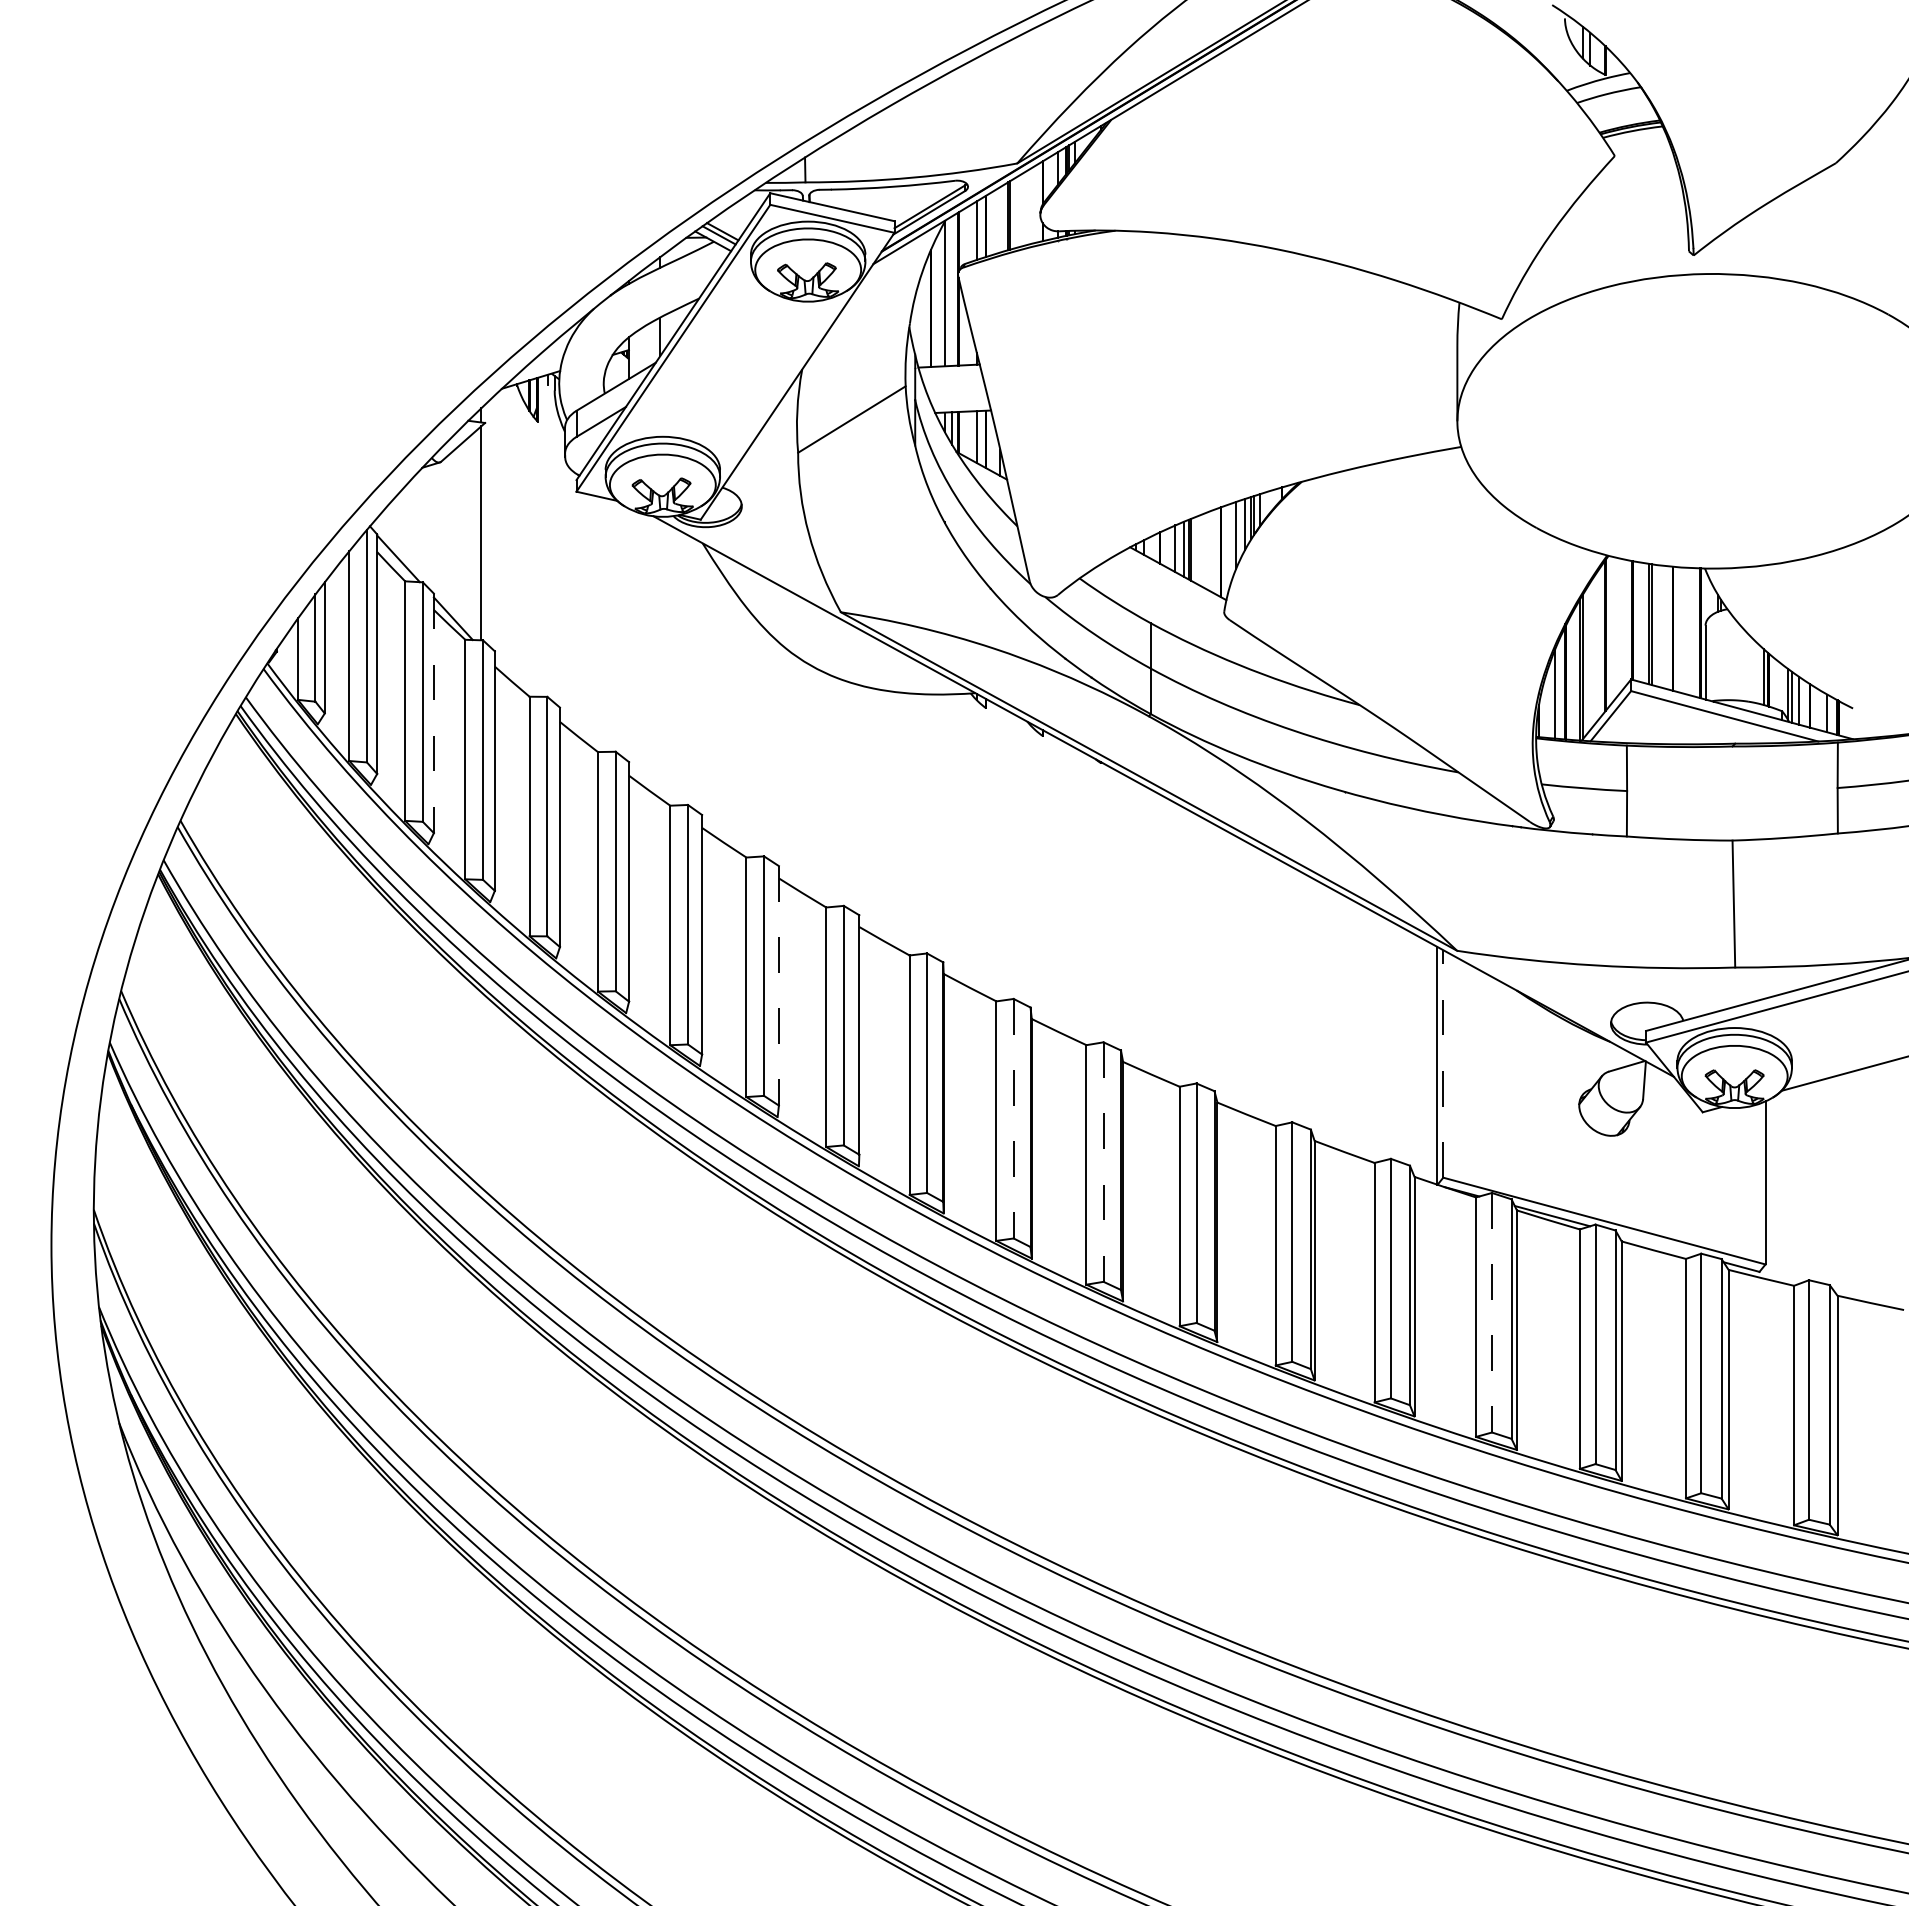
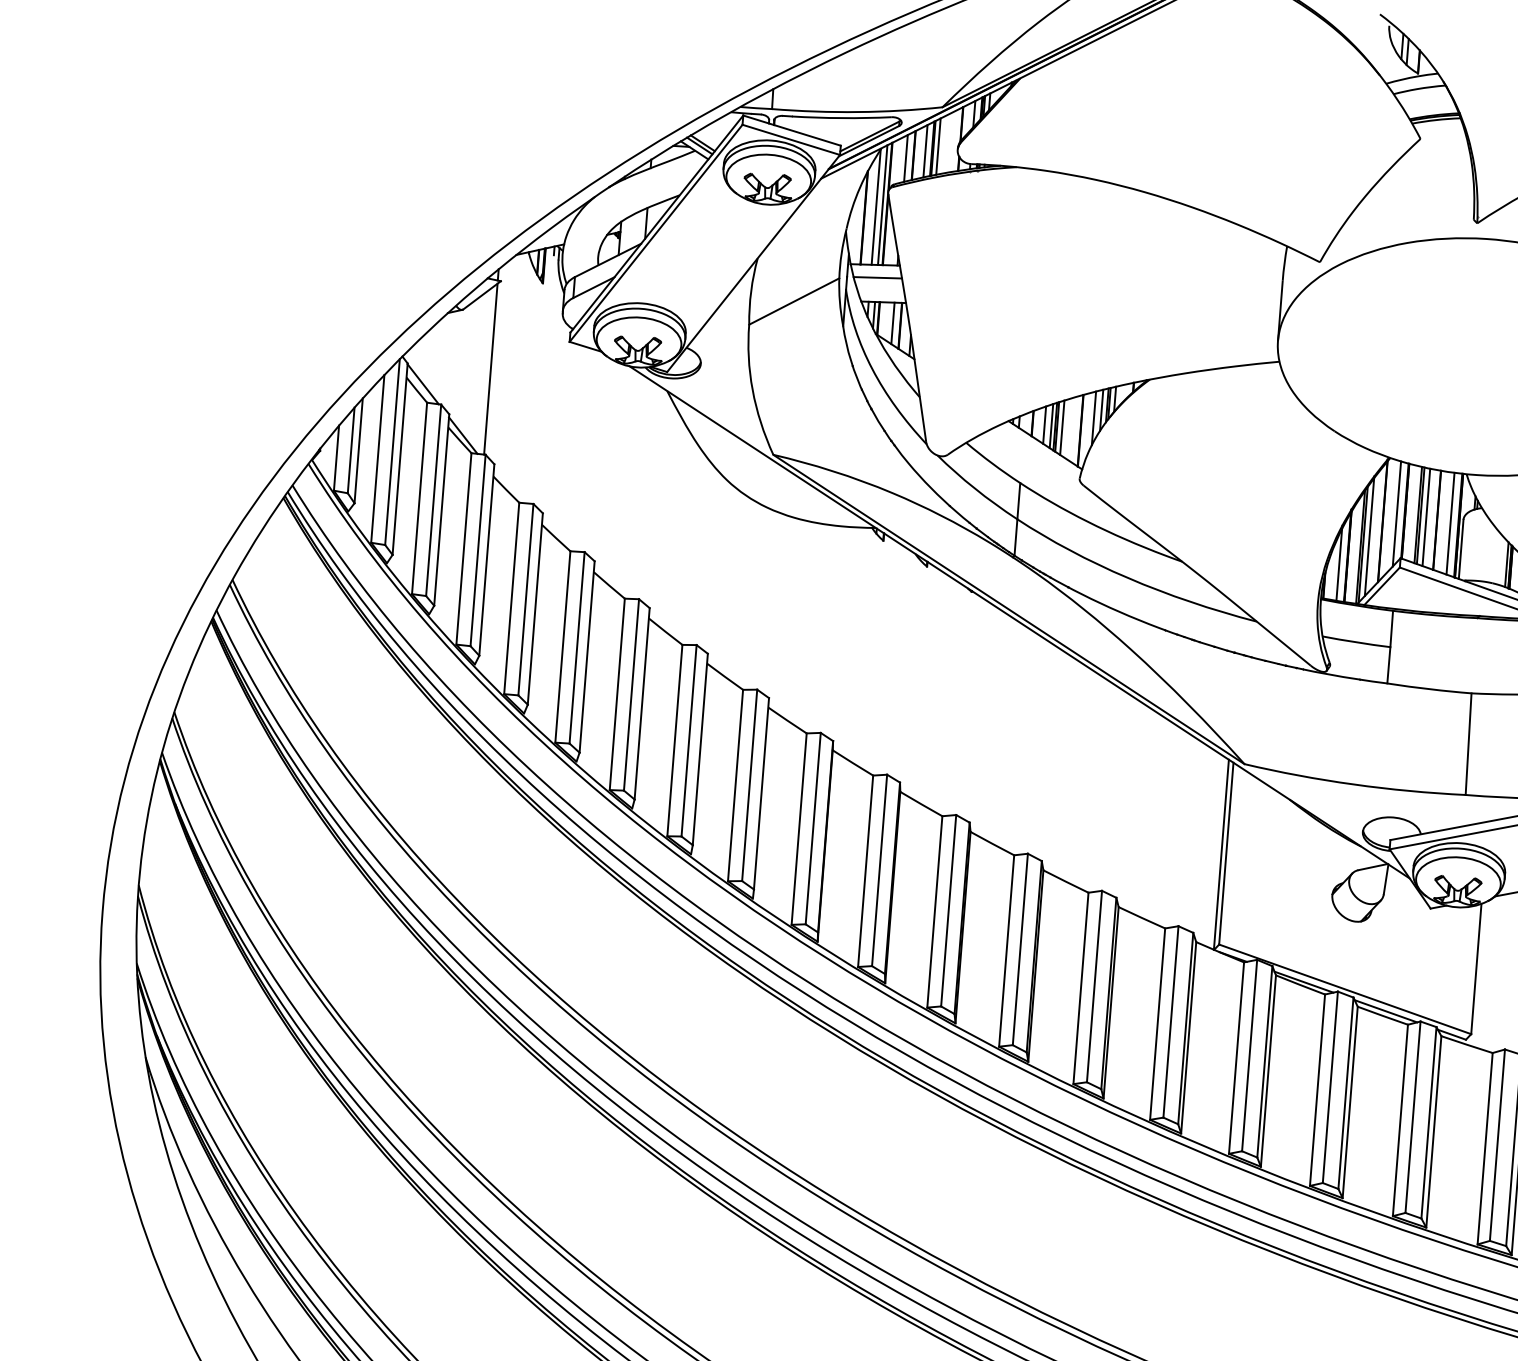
line: (1016, 212) -> (938, 146), added
line: (1000, 219) -> (925, 151), added
line: (952, 290) -> (882, 204), added
line: (953, 381) -> (877, 277), added
line: (1197, 550) -> (1062, 427), added
line: (1622, 624) -> (1397, 513), added
line: (1659, 626) -> (1426, 517), added
line: (1689, 631) -> (1450, 523), added
line: (1590, 655) -> (1369, 536), added
line: (433, 713) -> (441, 510), dashed -> solid
line: (778, 985) -> (700, 749), dashed -> solid
line: (1443, 1063) -> (1226, 853), dashed -> solid
line: (1013, 1118) -> (879, 870), dashed -> solid
line: (1103, 1162) -> (948, 911), dashed -> solid
line: (1657, 1244) -> (1386, 1011), added
line: (1492, 1312) -> (1250, 1055), dashed -> solid

